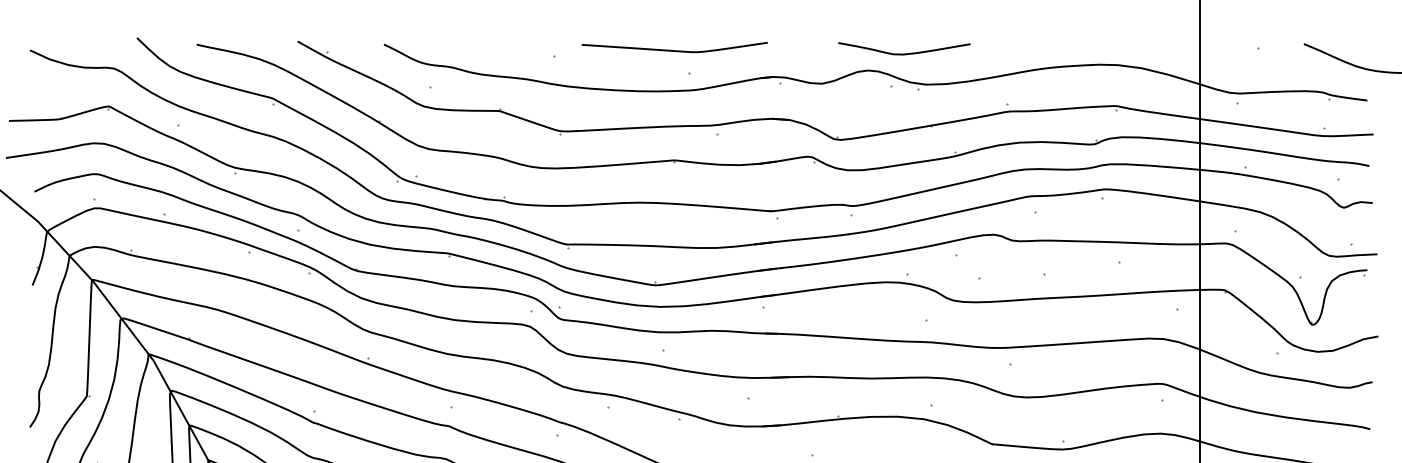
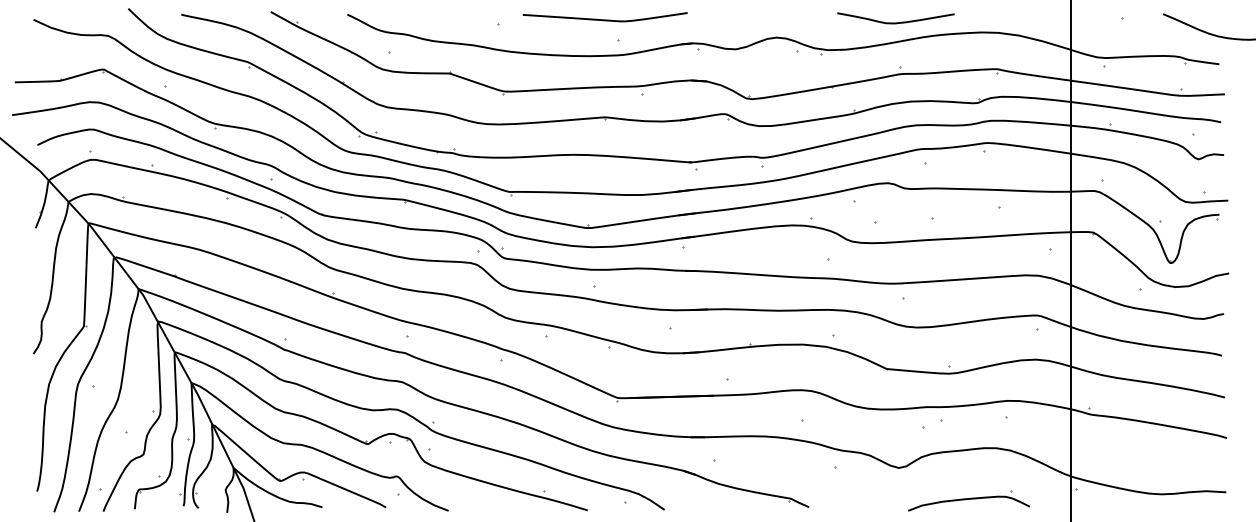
curve: (903, 53) -> (895, 22), moved

